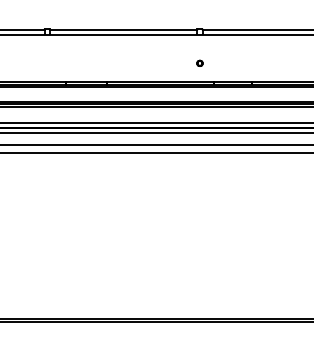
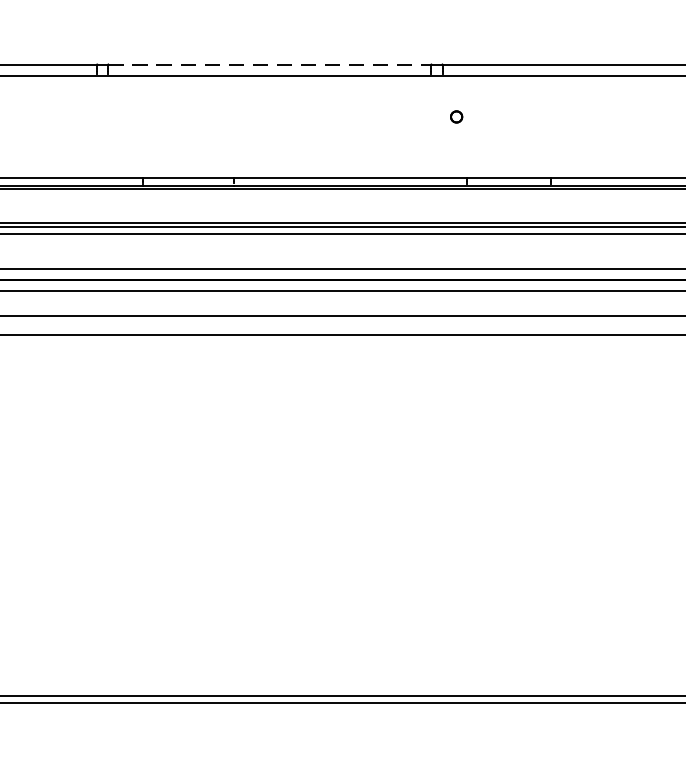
line: (123, 29) -> (269, 64), solid -> dashed
part: (199, 62) -> (455, 114), moved

